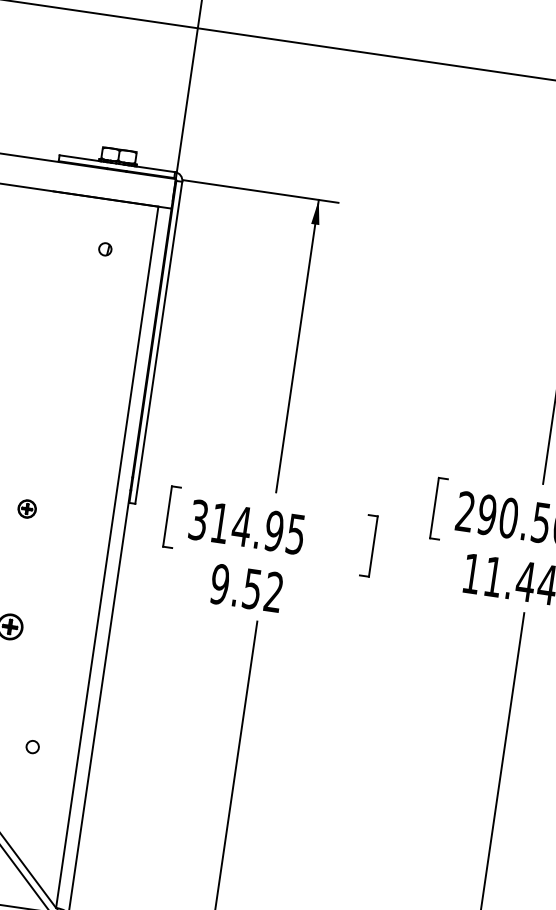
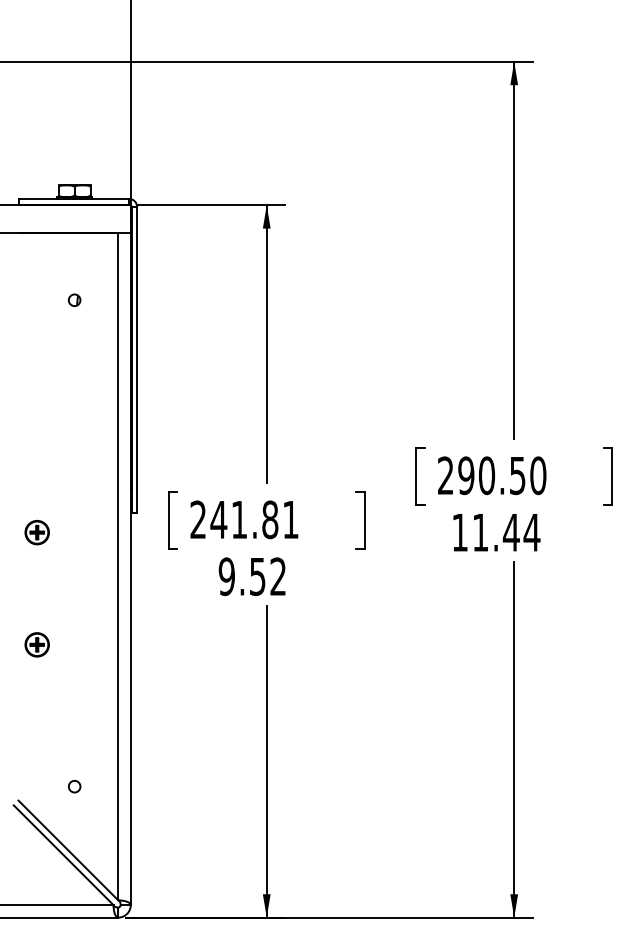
part: (105, 248) -> (74, 299), moved
part: (26, 508) -> (36, 532), size x1.43
text: (247, 526) -> (244, 519), 314.95 -> 241.81
circle: (32, 746) -> (74, 786), moved

